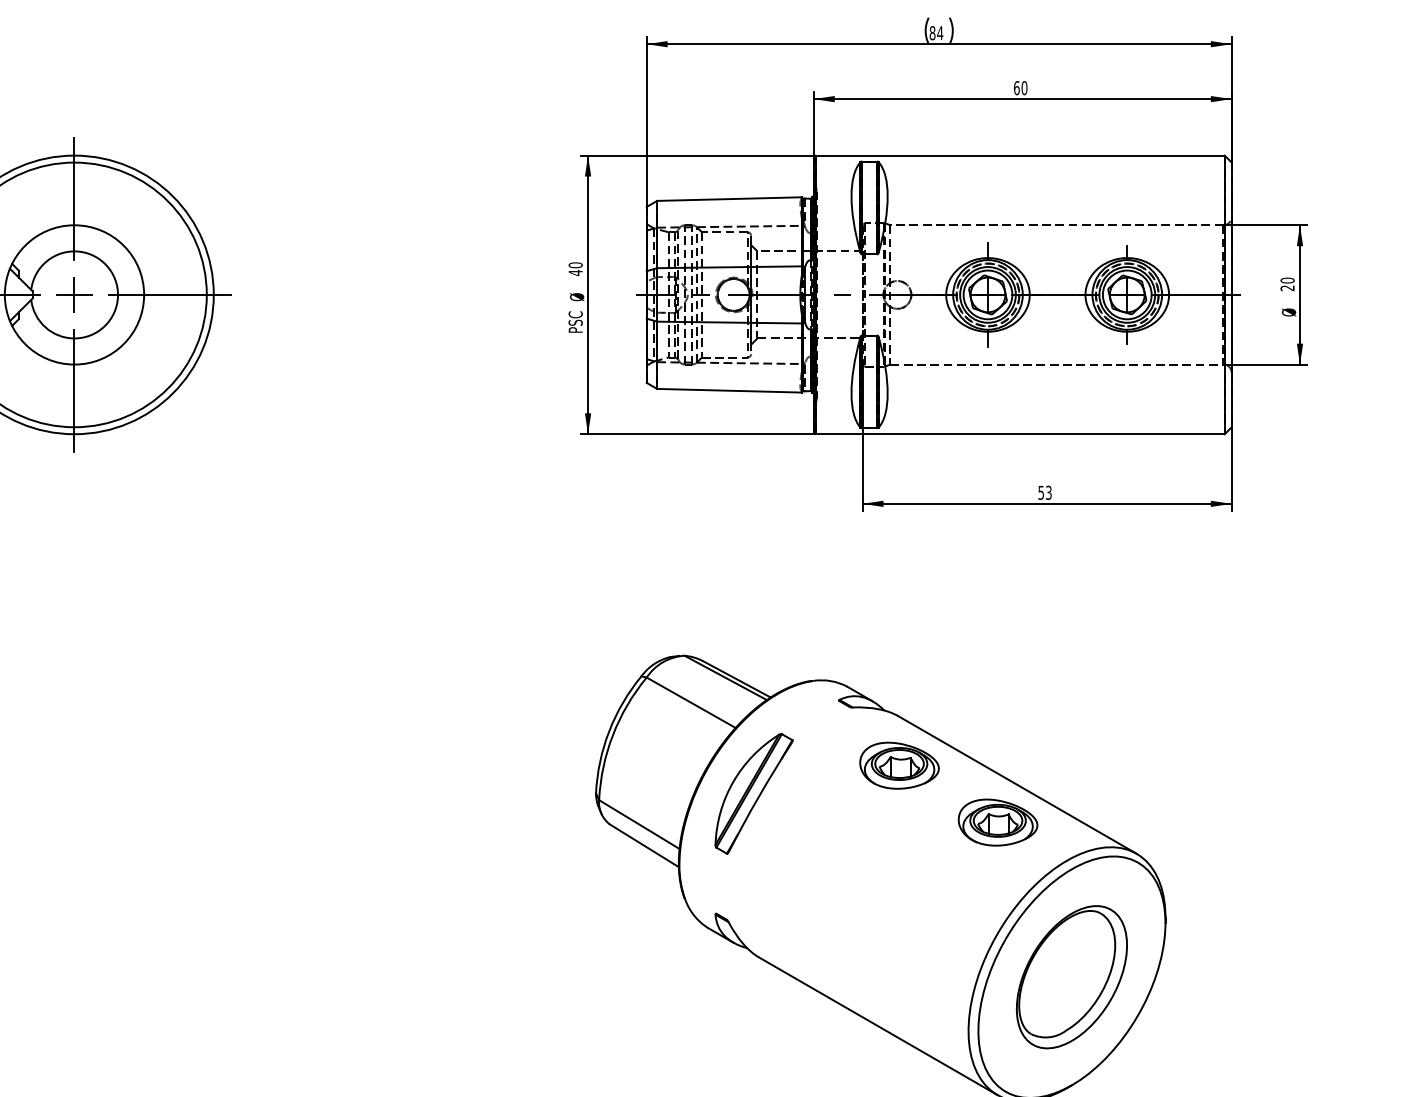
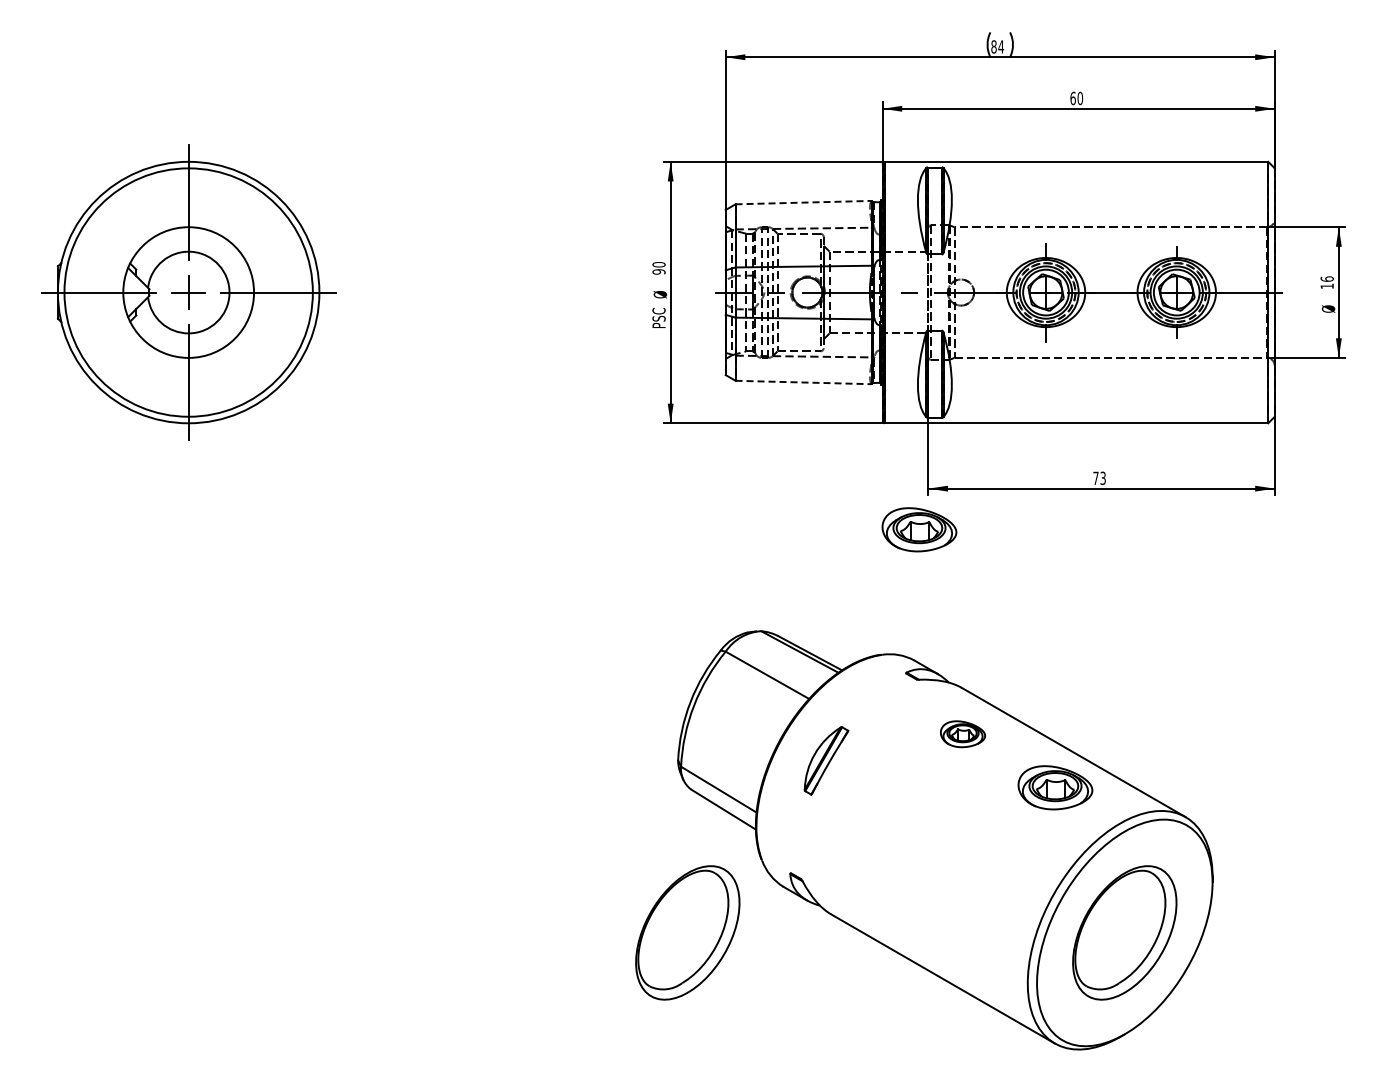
line: (730, 198) -> (804, 202), solid -> dashed
text: (575, 272) -> (658, 271), 40 -> 90
text: (1286, 284) -> (1326, 282), 20 -> 16
line: (730, 390) -> (804, 382), solid -> dashed
text: (1040, 493) -> (1095, 478), 53 -> 73
part: (853, 547) -> (919, 529), added
part: (899, 764) -> (962, 733), size x0.6
part: (754, 793) -> (826, 760), size x0.6
part: (605, 976) -> (687, 932), added

